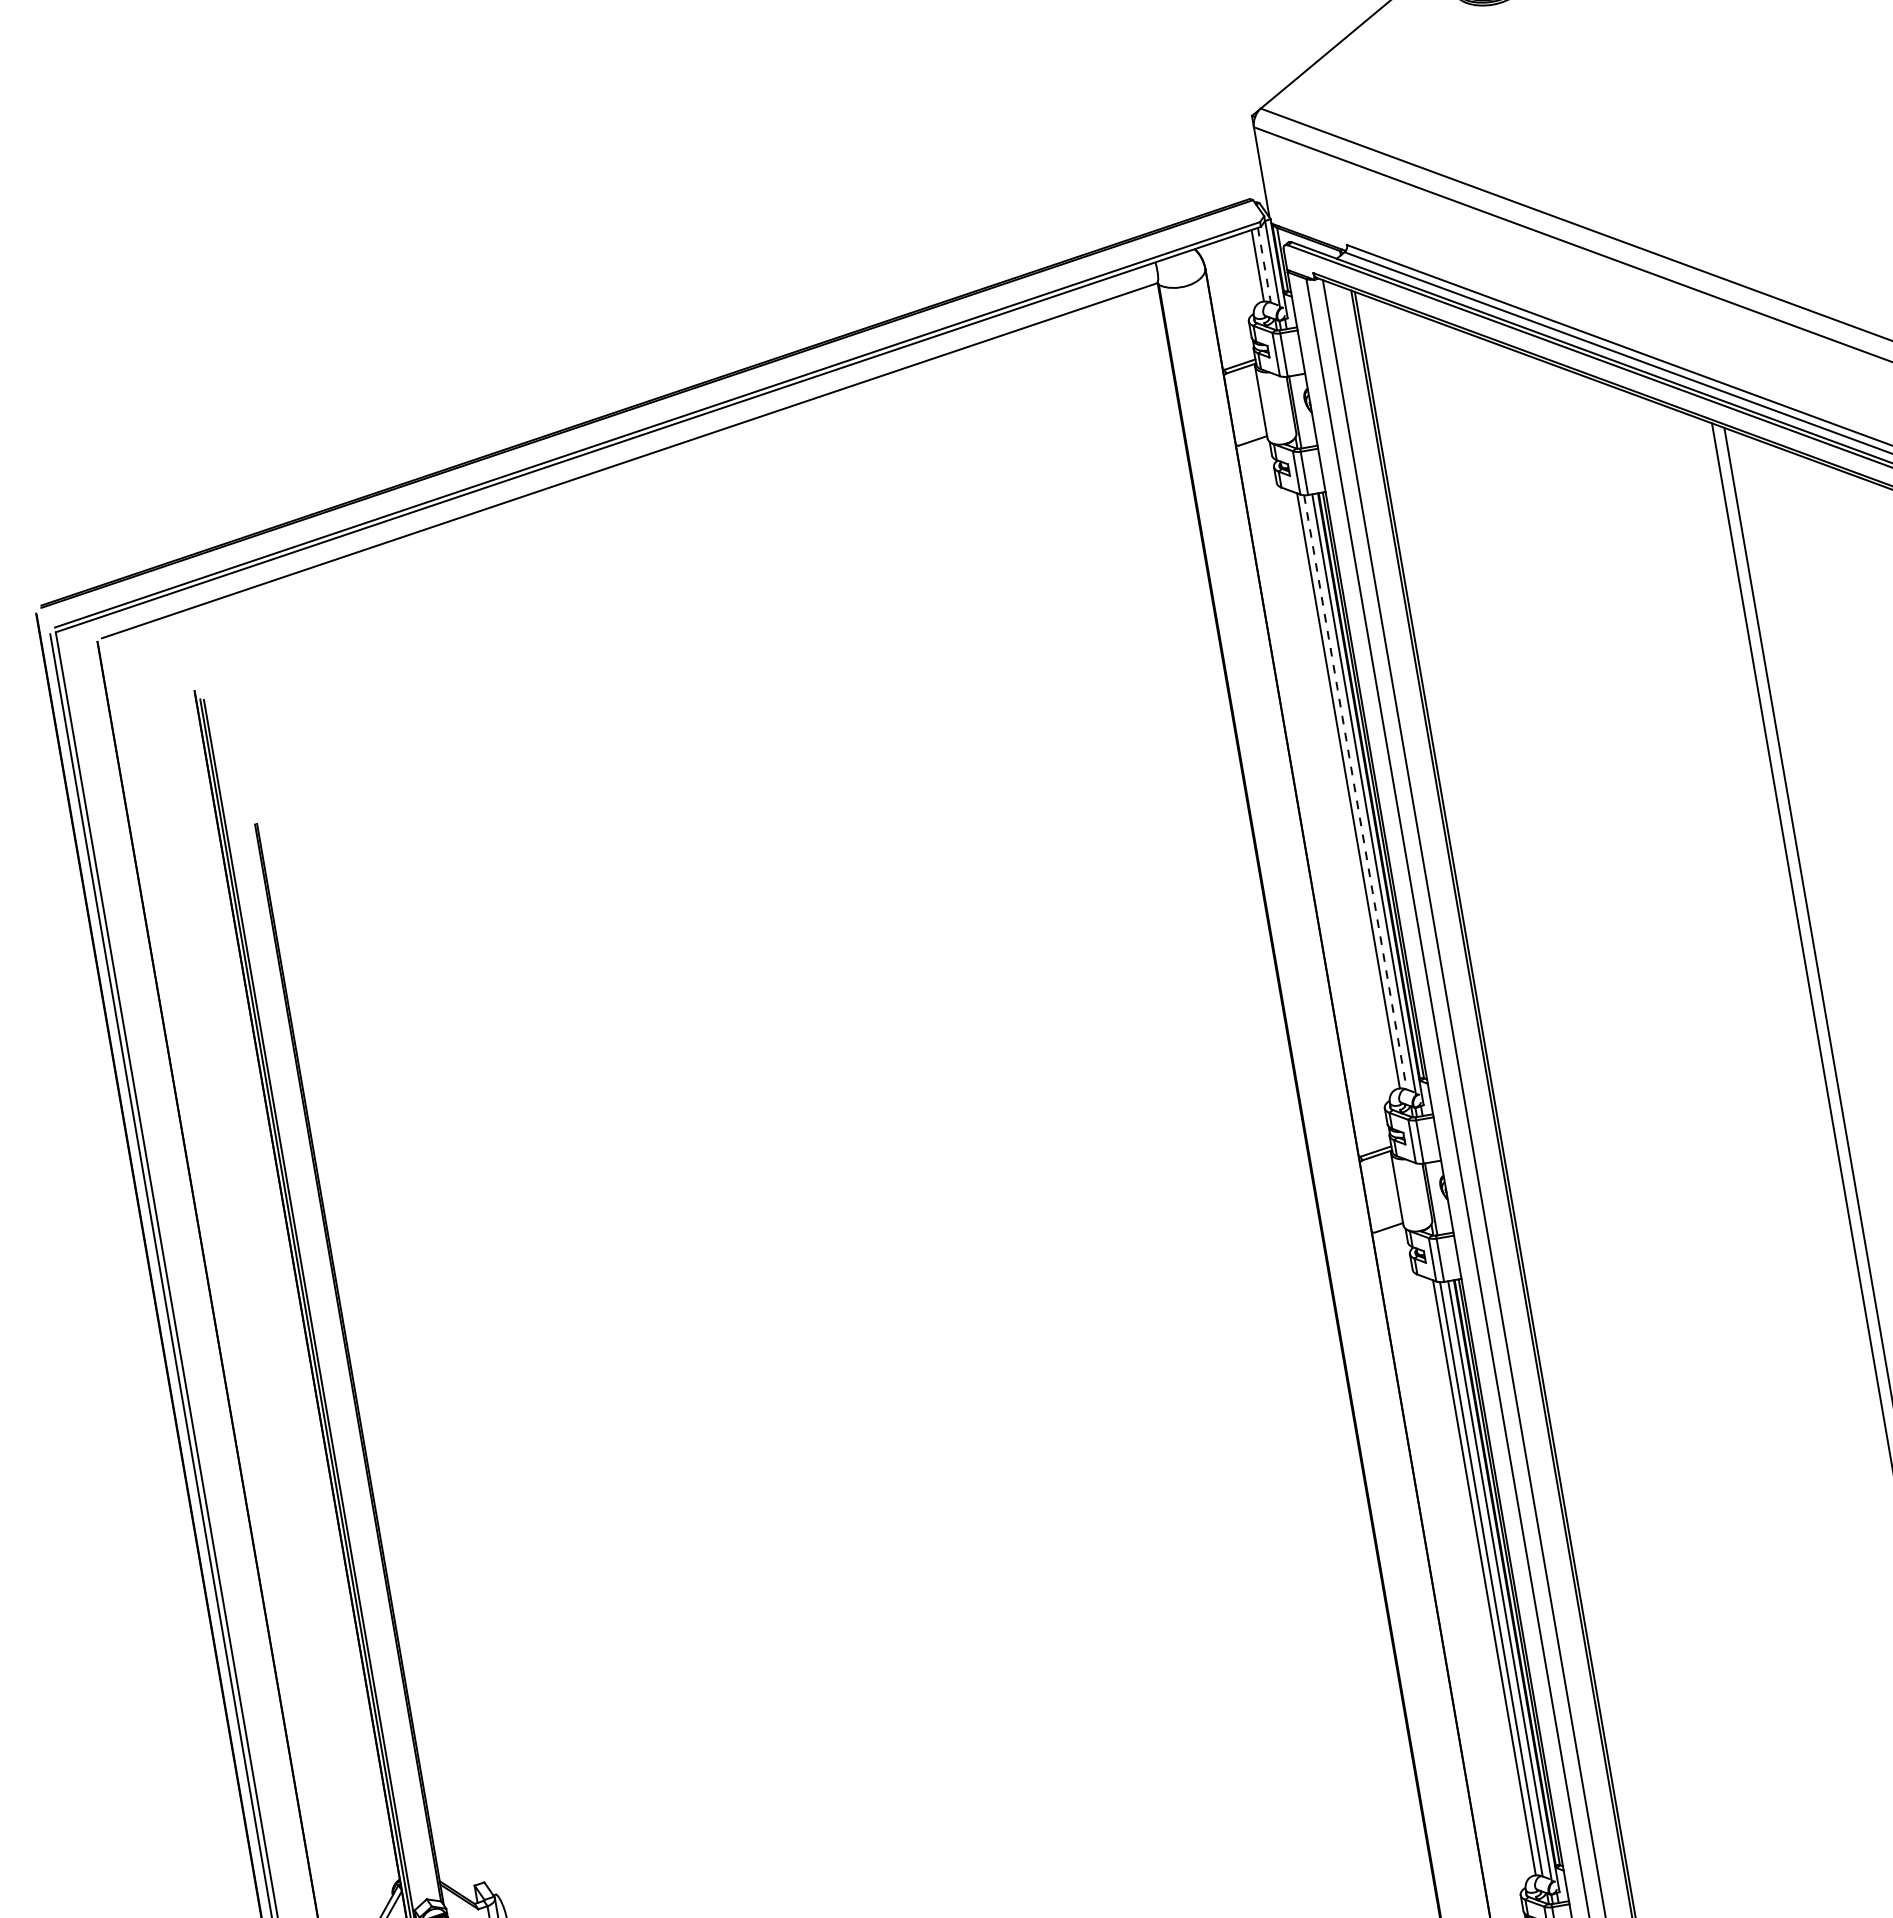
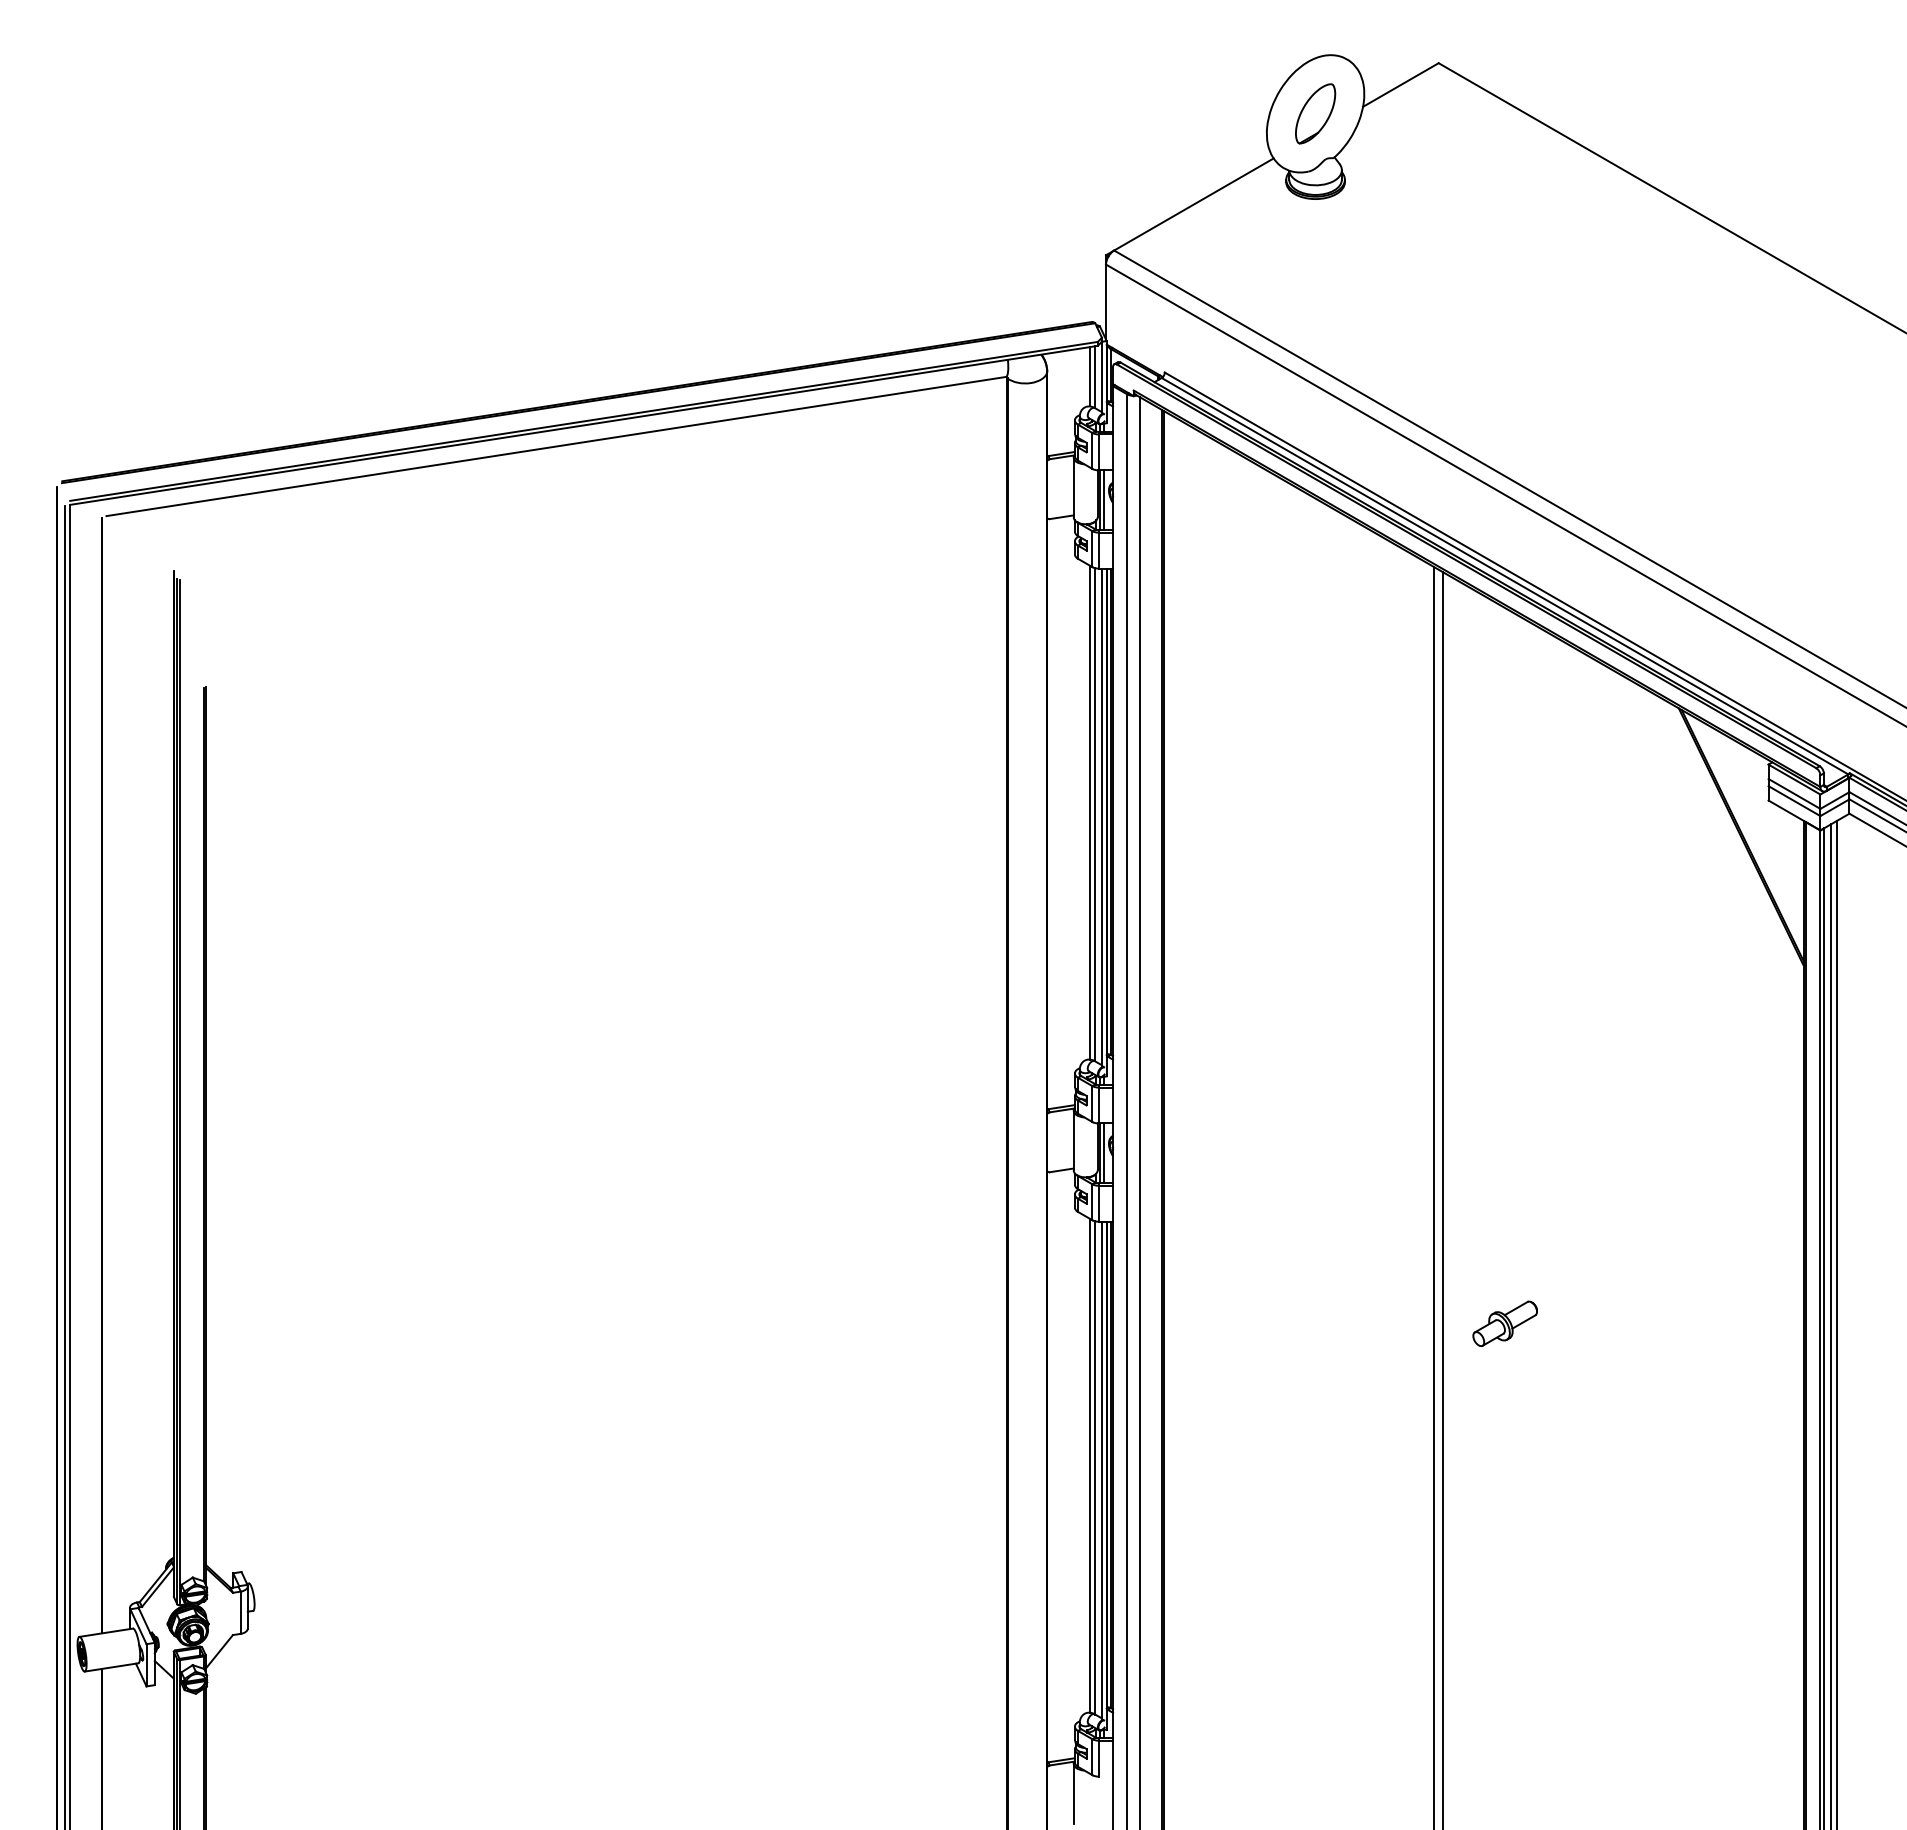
line: (1264, 265) -> (1095, 377), dashed -> solid
line: (1301, 411) -> (1104, 500), added
line: (1355, 791) -> (1095, 814), dashed -> solid
line: (1437, 1198) -> (1104, 1153), added

